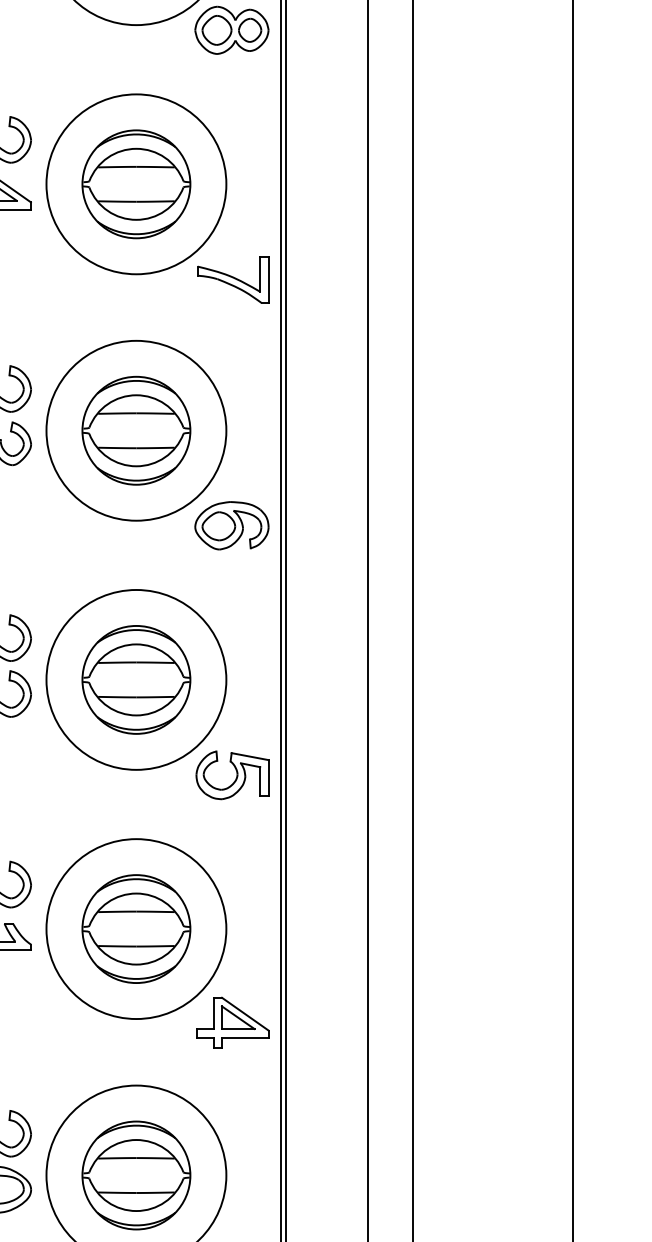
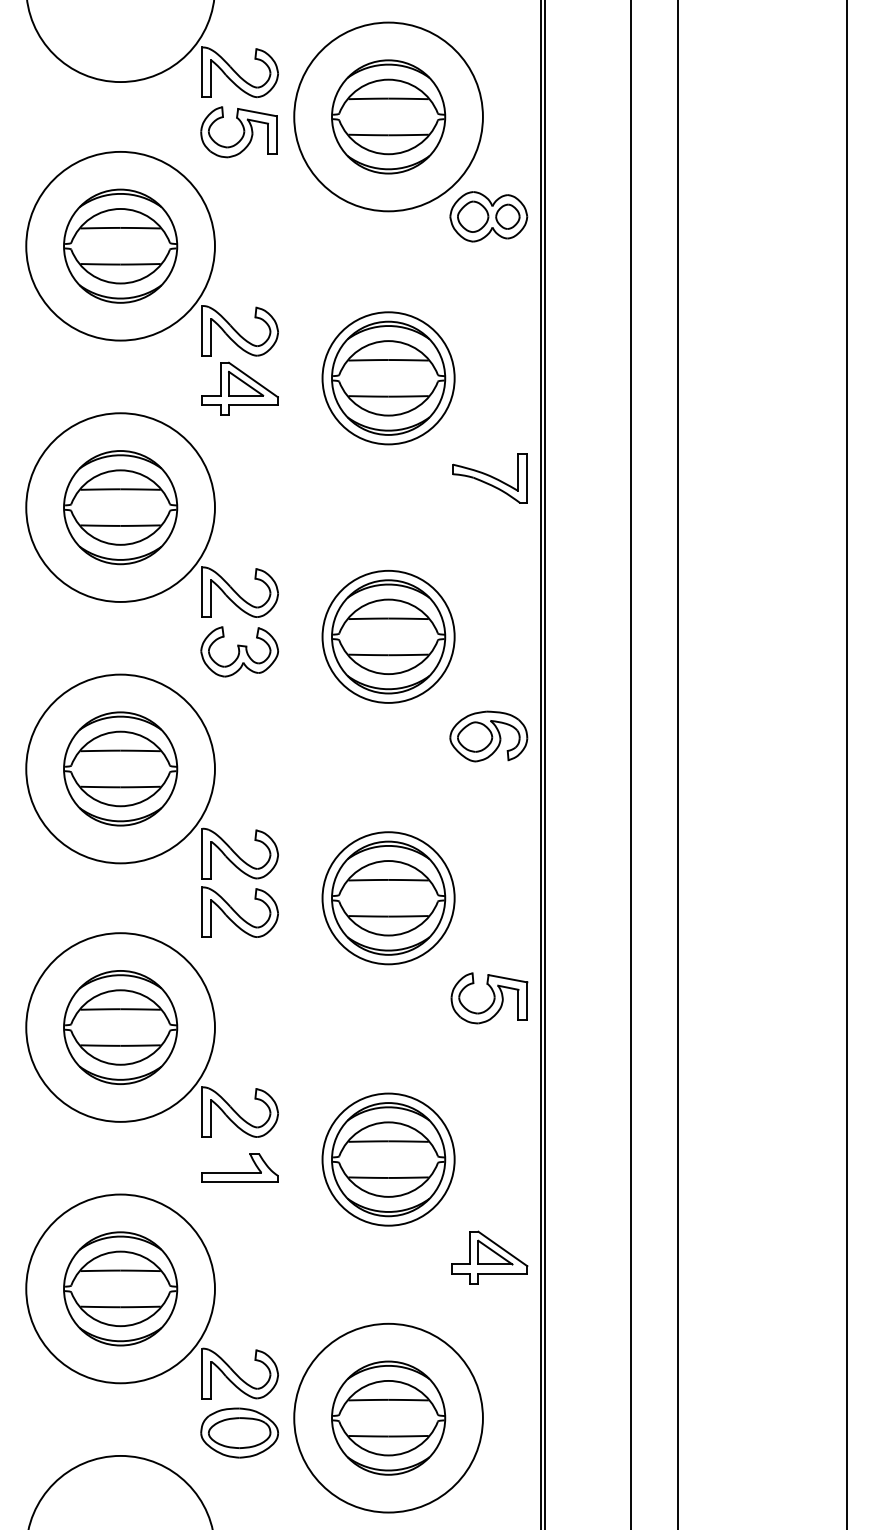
circle: (136, 183) -> (388, 377), size x0.7
circle: (136, 430) -> (388, 636), size x0.7
circle: (136, 679) -> (388, 897), size x0.7
circle: (136, 928) -> (388, 1159), size x0.7

